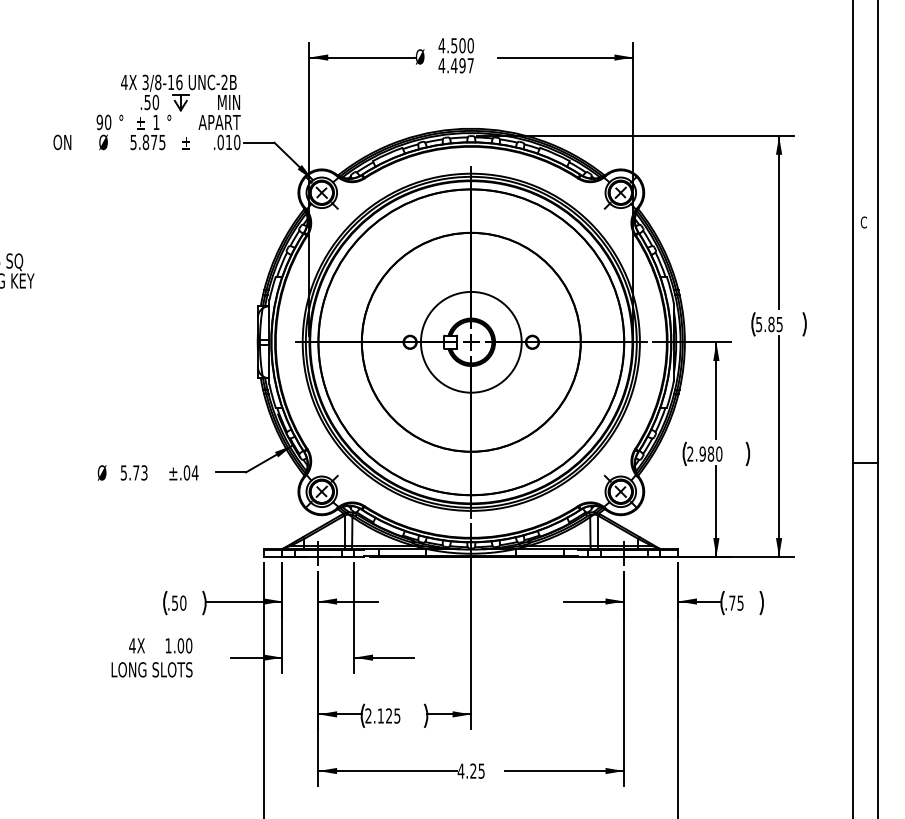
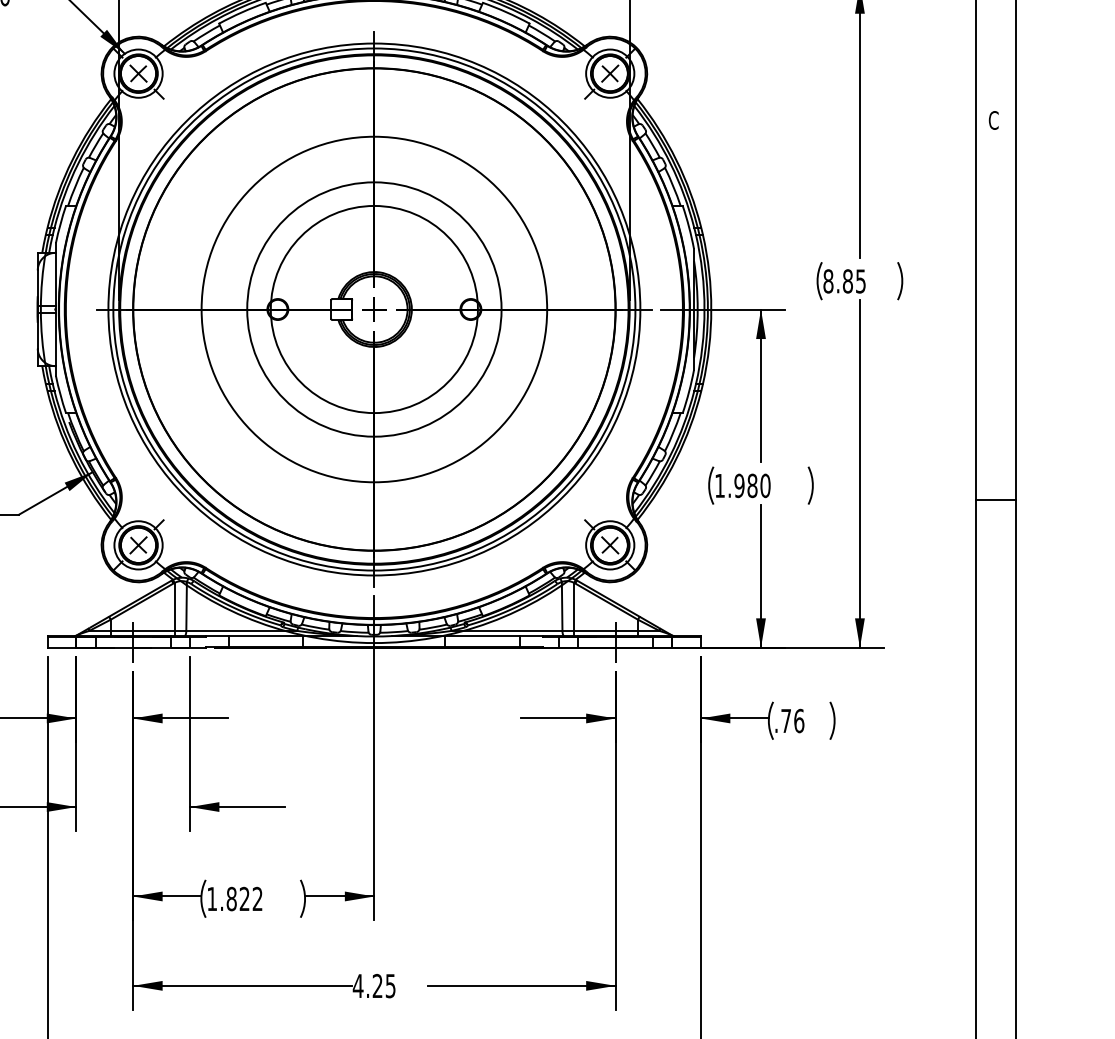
text: (759, 324) -> (829, 281), 5.85 -> 8.85
circle: (470, 341) -> (373, 308), size x0.6
circle: (470, 341) -> (373, 308), size x1.6
text: (690, 453) -> (720, 484), 2.980 -> 1.980
text: (740, 602) -> (799, 719), .75 -> .76
text: (382, 715) -> (234, 898), 2.125 -> 1.822

